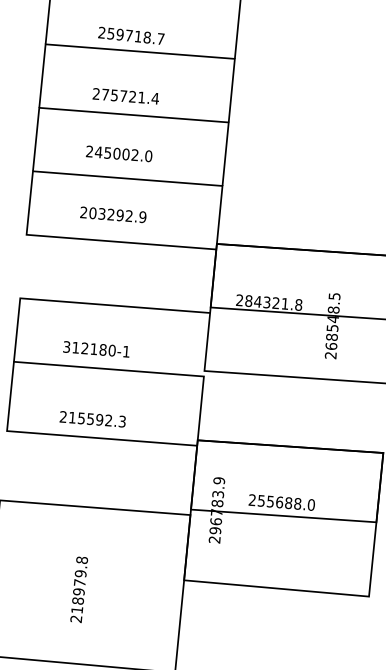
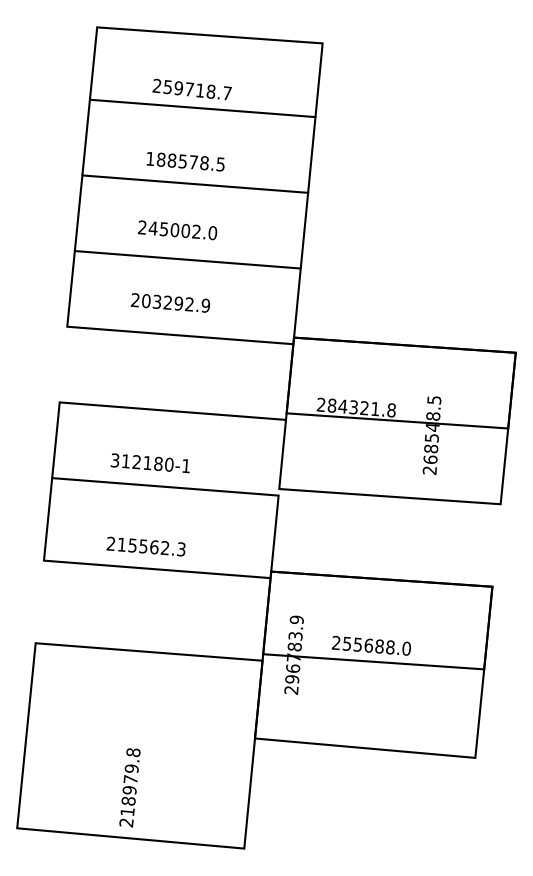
text: (124, 96) -> (184, 161), 275721.4 -> 188578.5
text: (99, 420) -> (154, 547), 215592.3 -> 215562.3
text: (78, 589) -> (129, 787), moved

